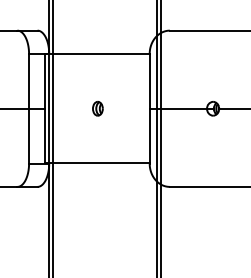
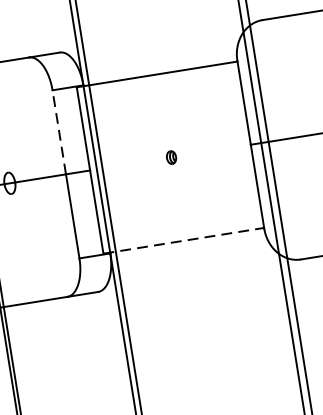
line: (29, 80) -> (59, 130), solid -> dashed
part: (97, 108) -> (170, 157), size x0.6
line: (97, 163) -> (184, 241), solid -> dashed

